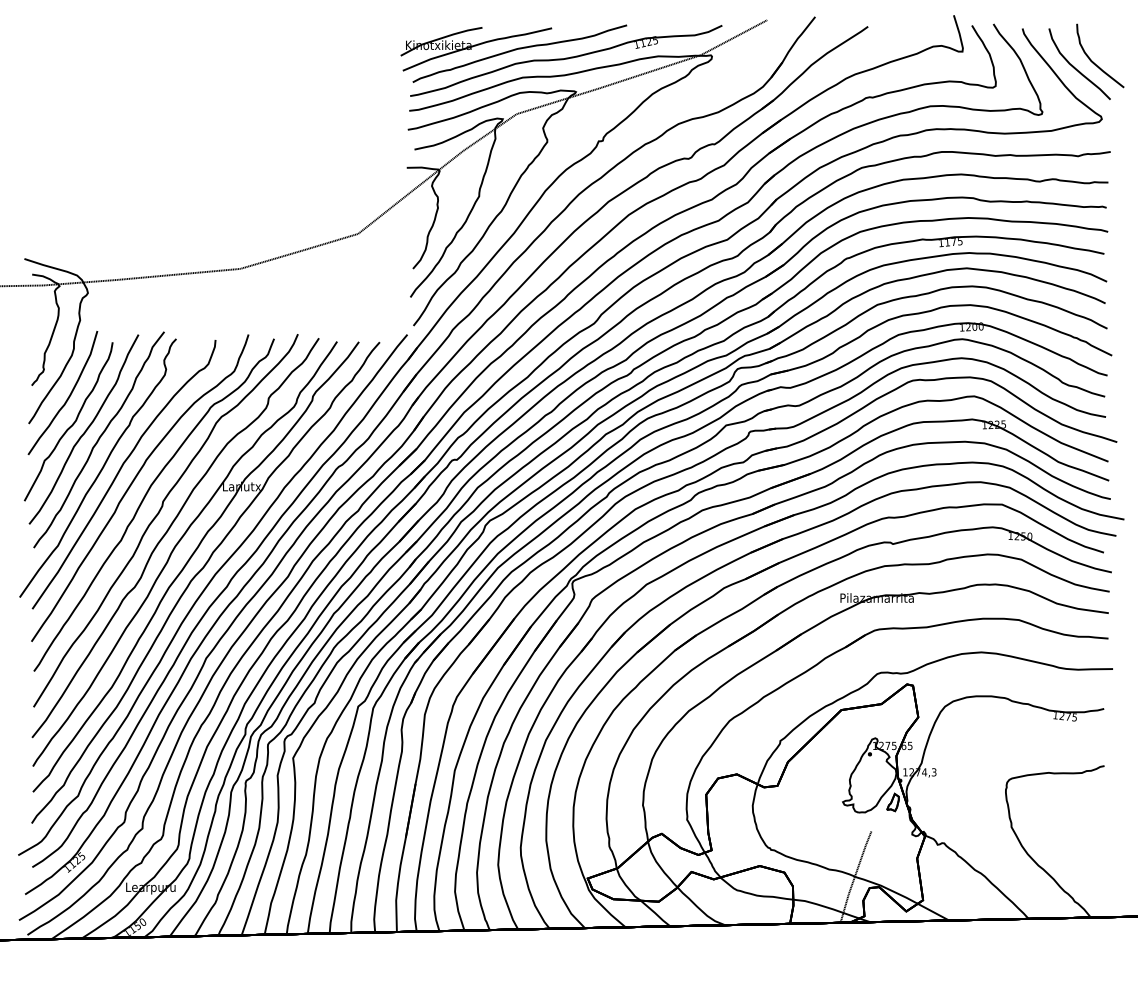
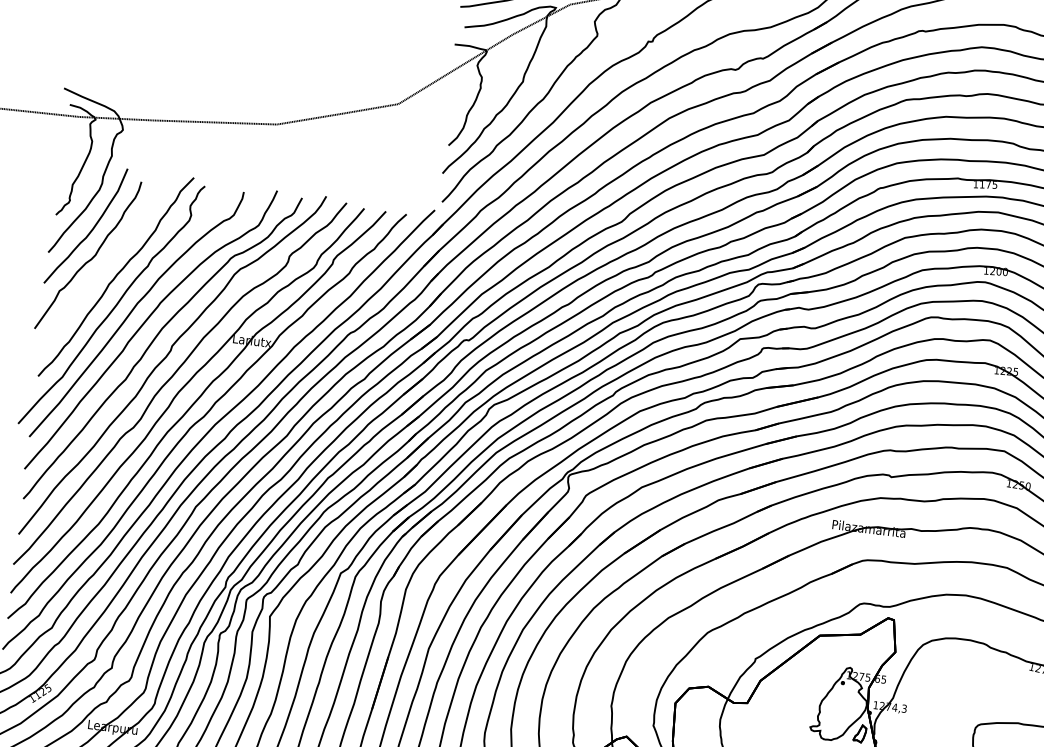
curve: (85, 429) -> (103, 265), removed

